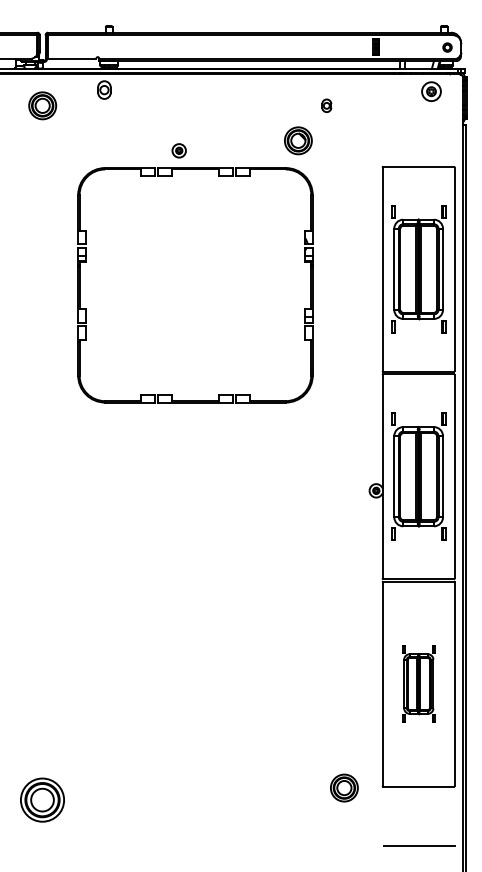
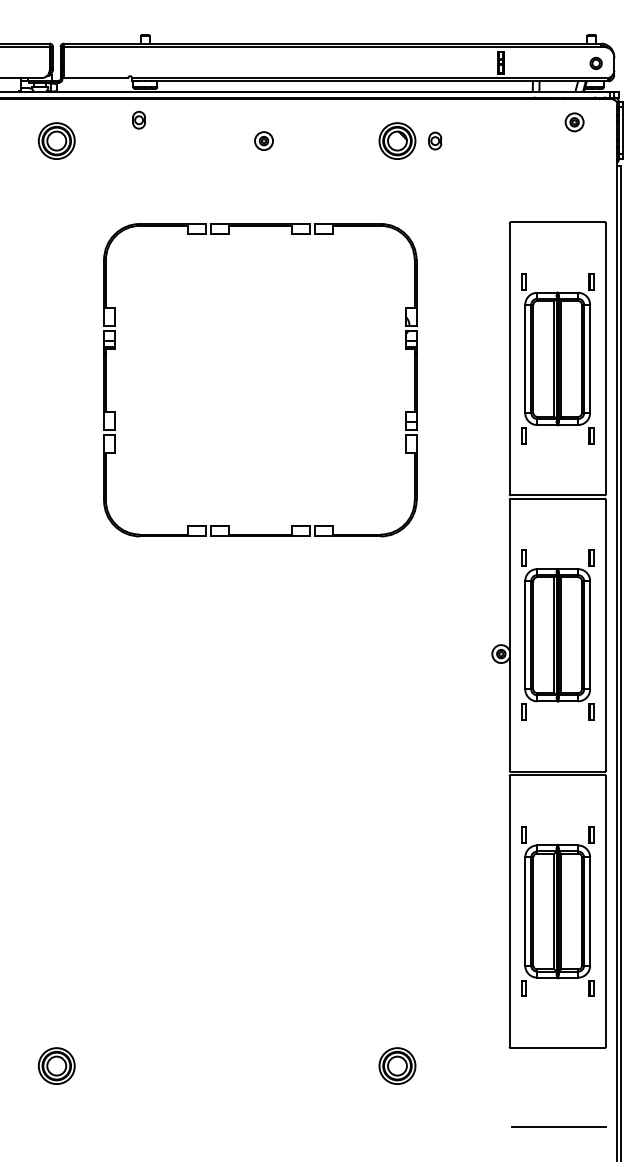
part: (104, 90) -> (139, 120), size x0.71
part: (430, 91) -> (573, 121), size x0.71
part: (298, 140) -> (397, 140), moved
part: (178, 150) -> (263, 140), moved
part: (418, 683) -> (557, 910), size x1.67
part: (344, 787) -> (397, 1065), moved
part: (42, 799) -> (56, 1065), size x0.62

